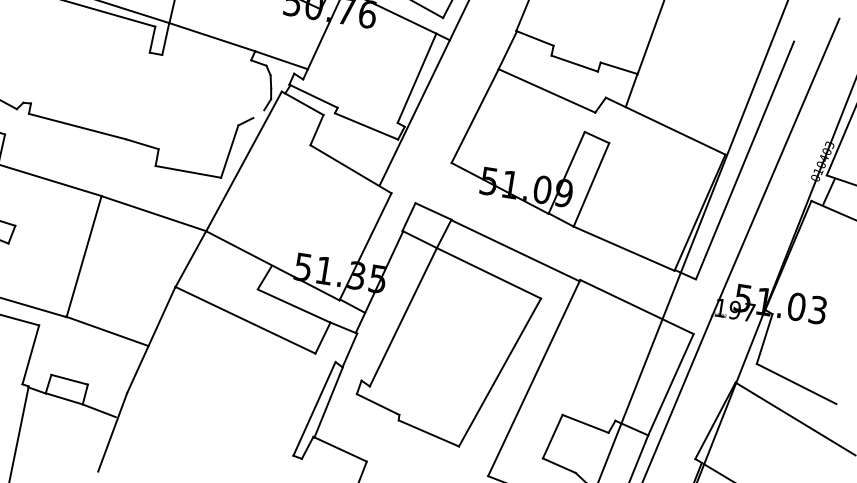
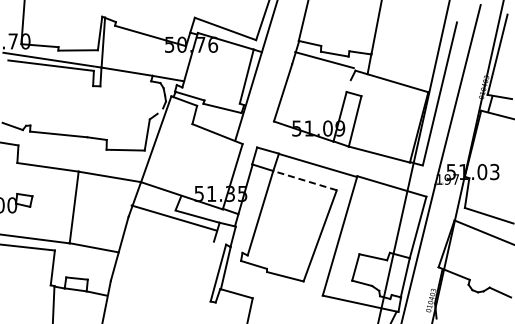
line: (546, 91) -> (324, 60), moved
line: (488, 272) -> (304, 180), solid -> dashed
line: (244, 319) -> (173, 217), moved

